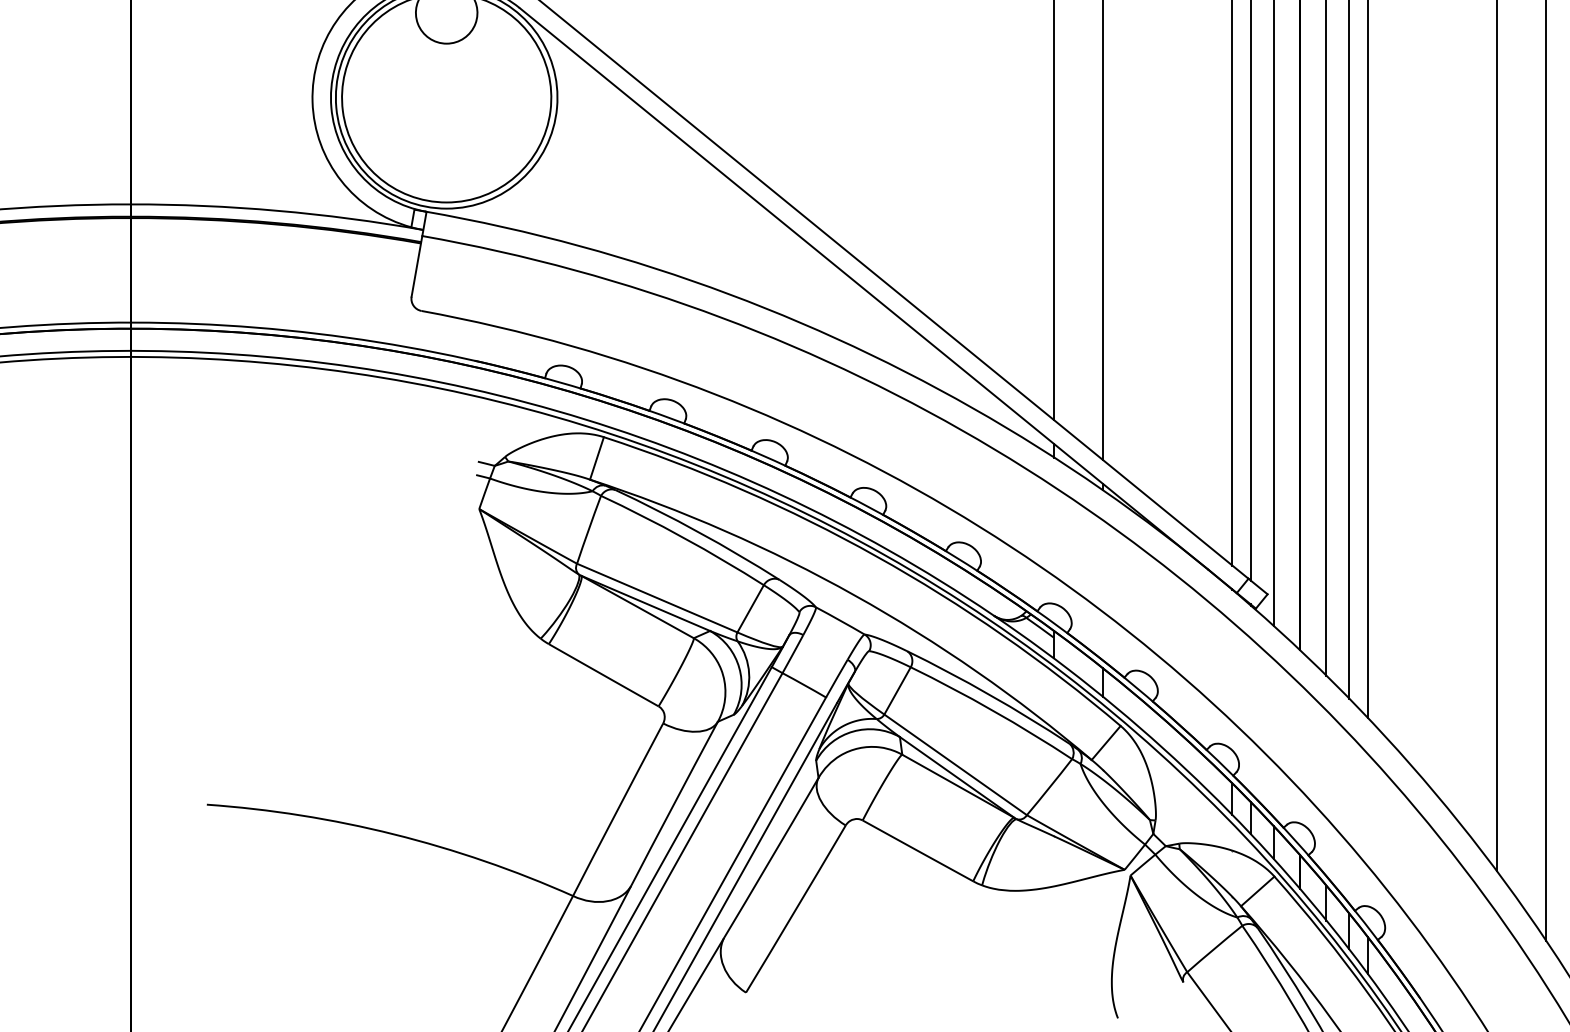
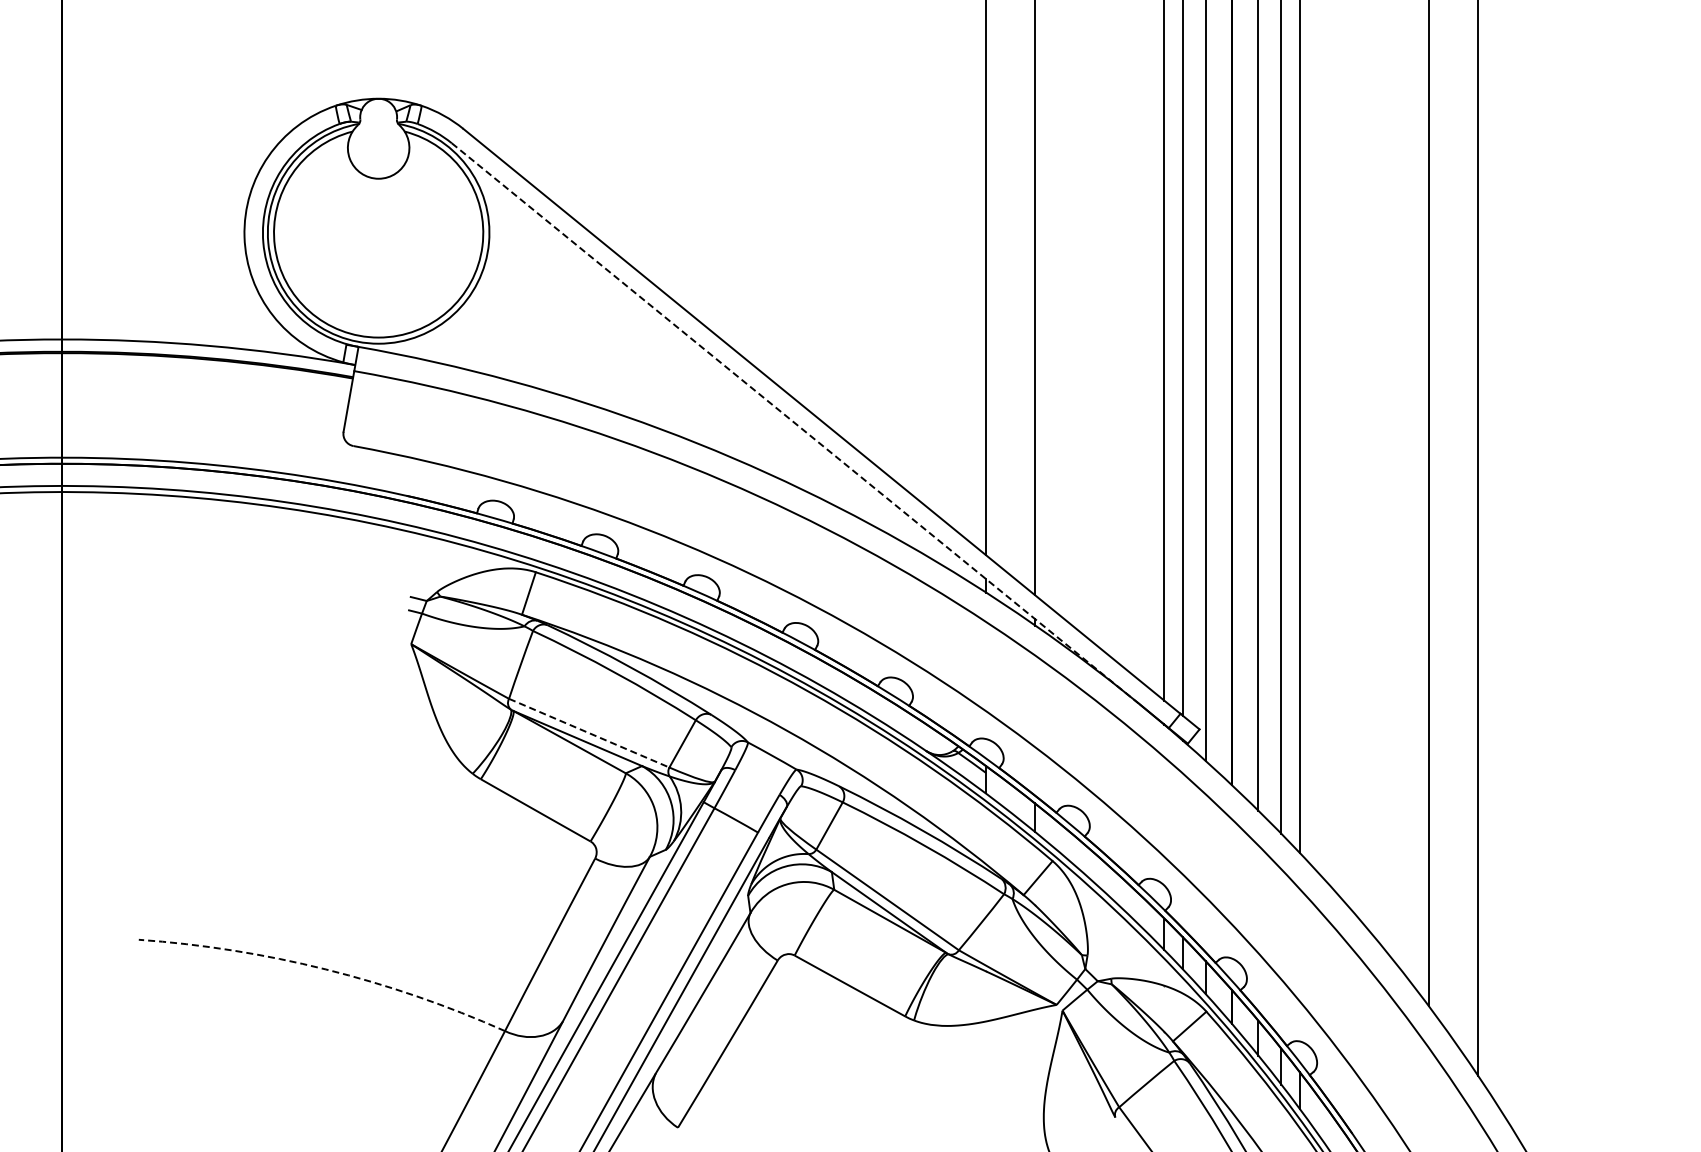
line: (864, 289) -> (796, 424), solid -> dashed
line: (657, 598) -> (589, 733), solid -> dashed
arc: (393, 834) -> (325, 969), solid -> dashed

